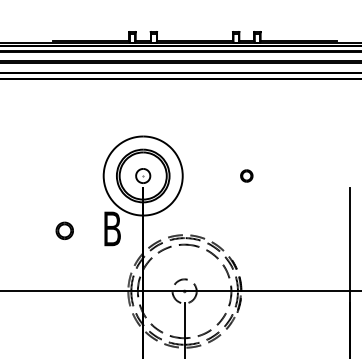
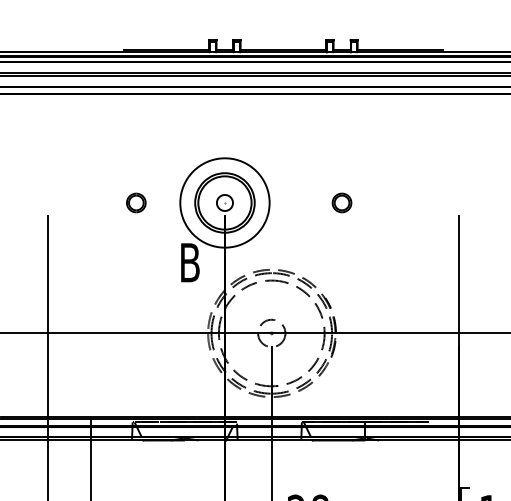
part: (246, 175) -> (341, 202), size x1.43
part: (64, 230) -> (136, 202), moved

